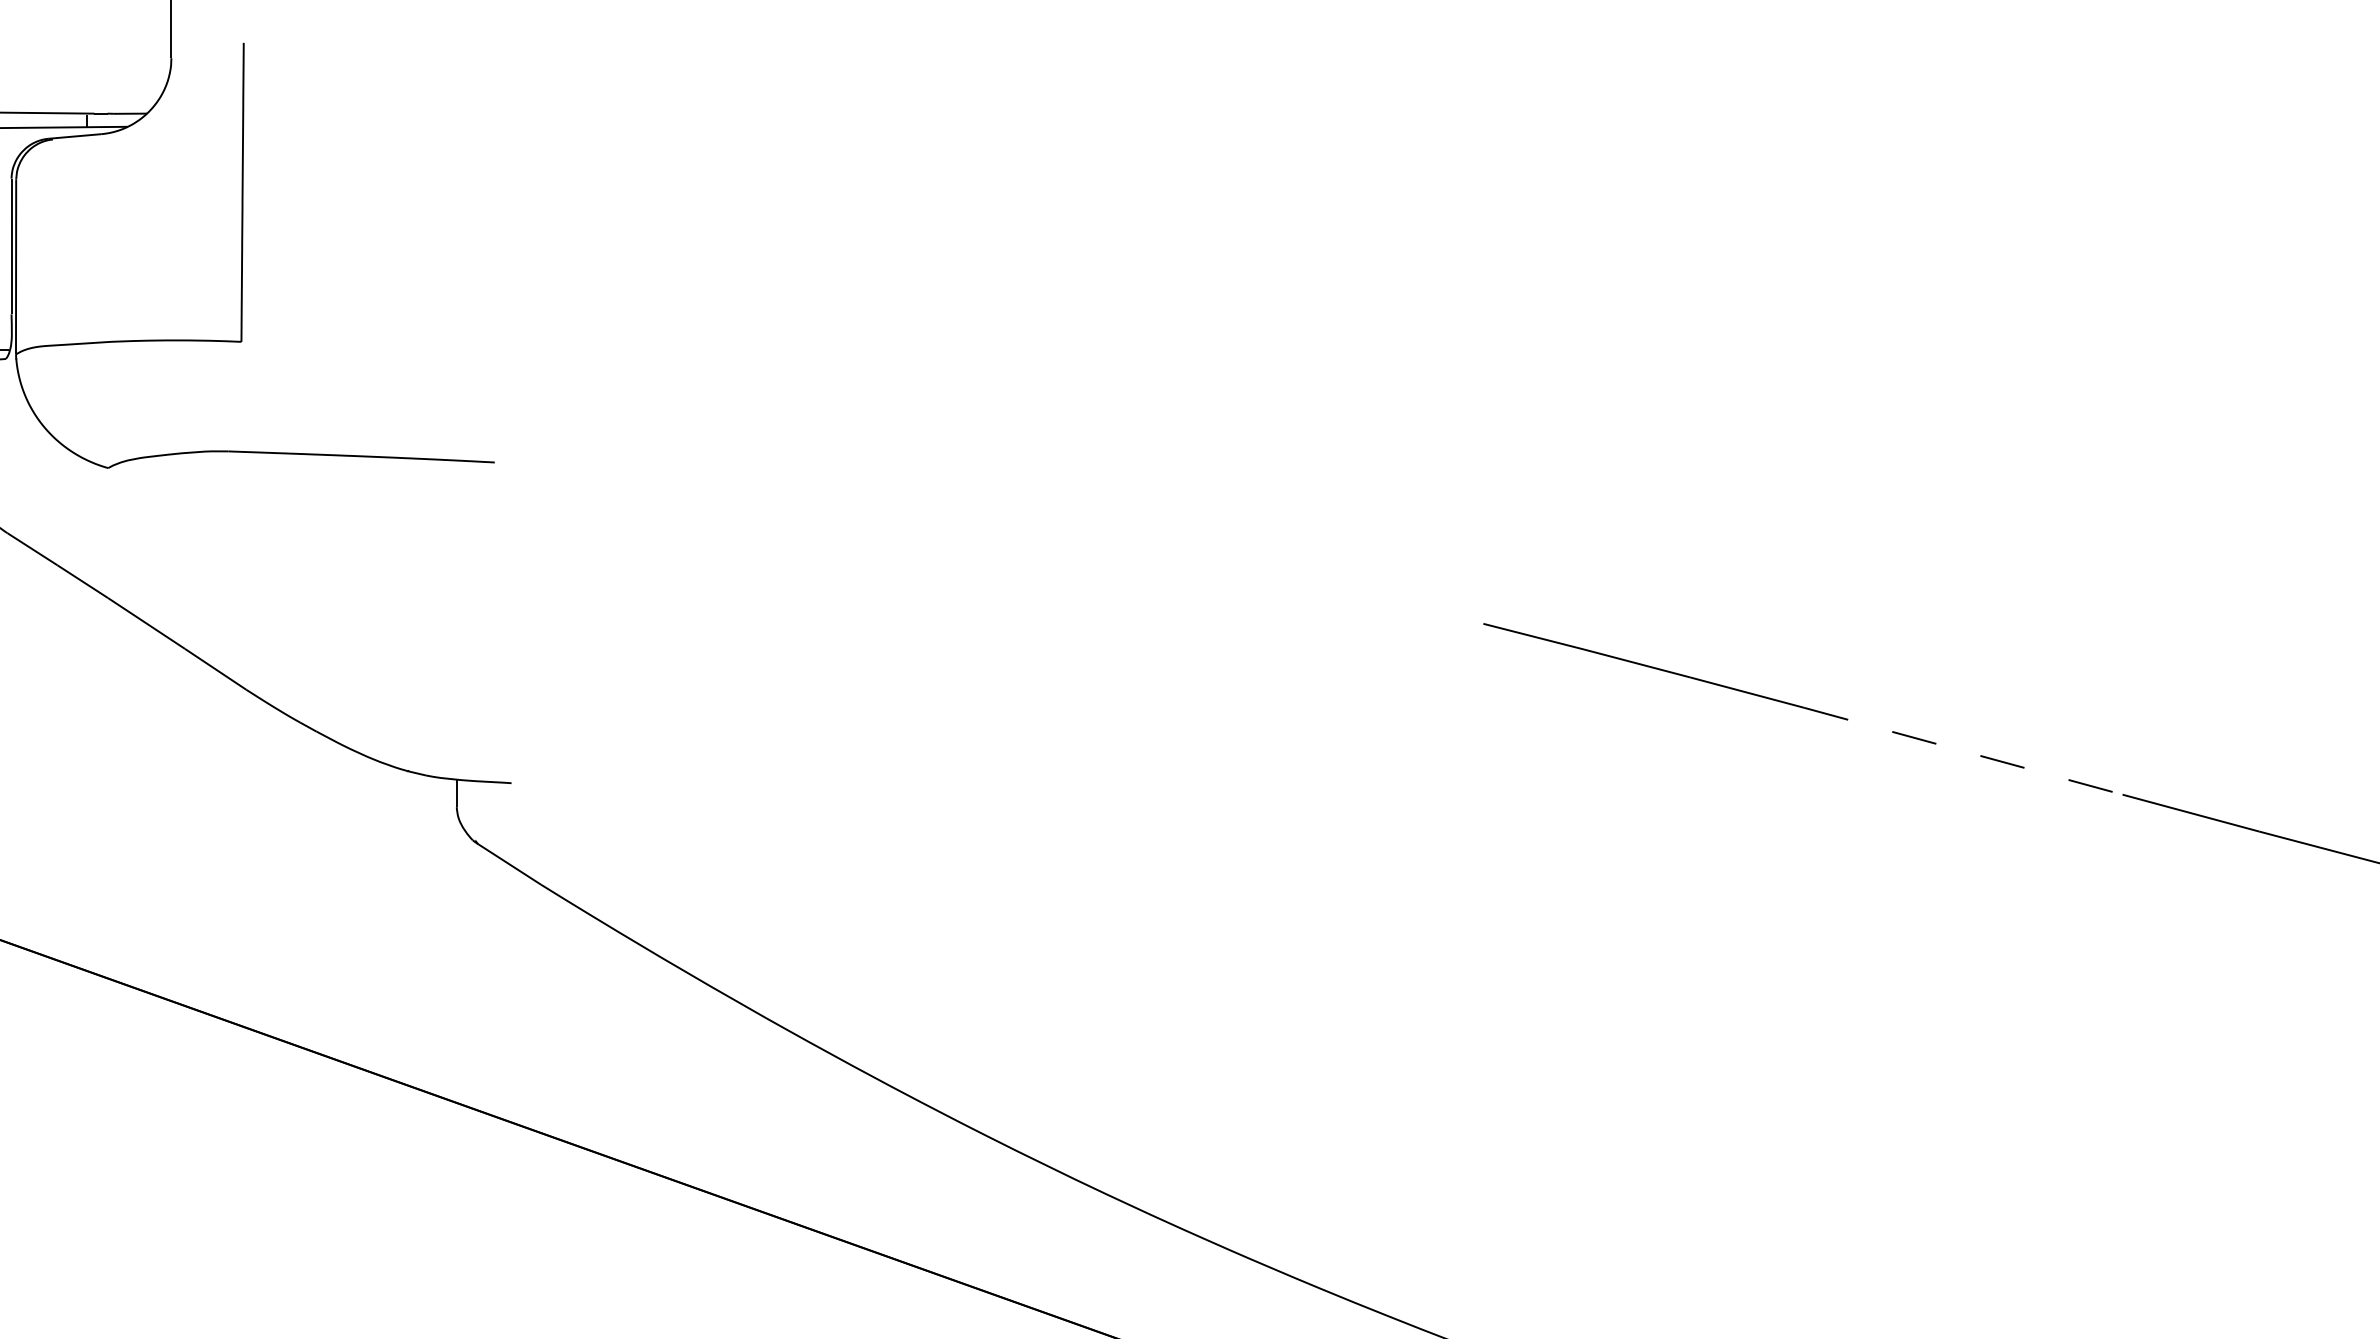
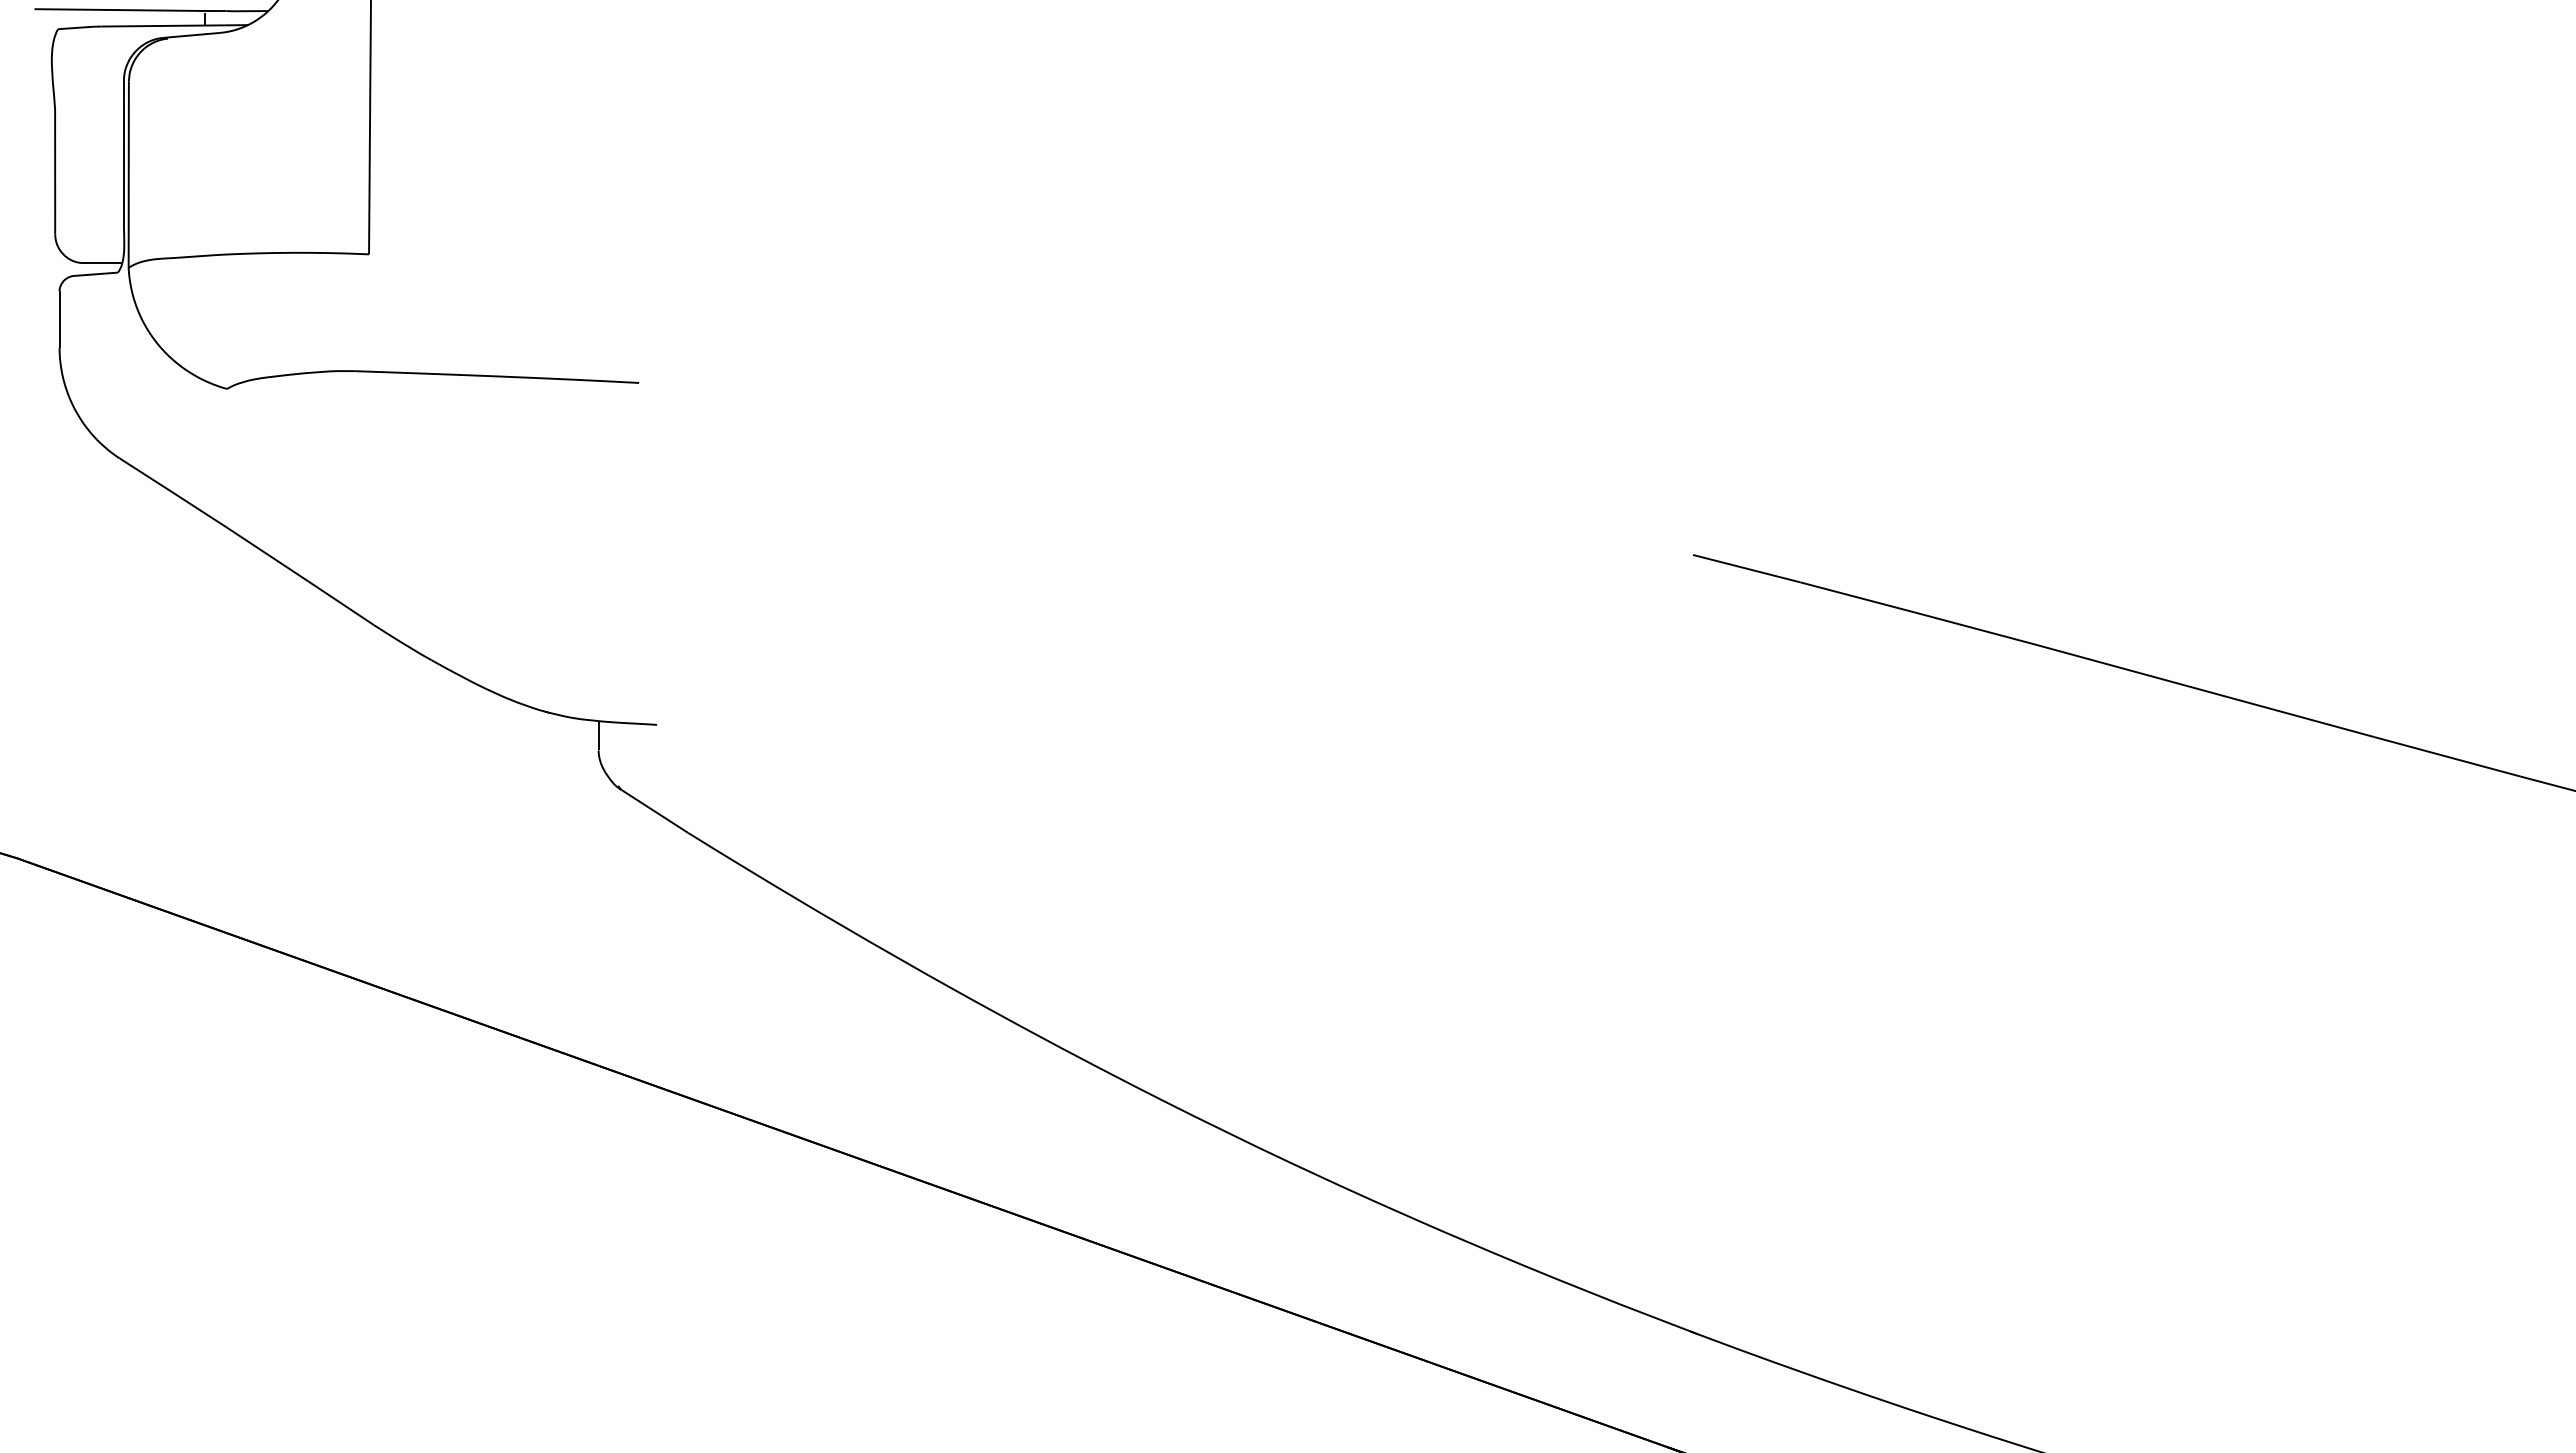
line: (1963, 750) -> (2204, 690), dashed -> solid

